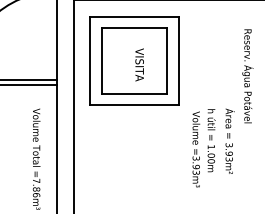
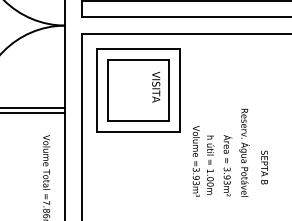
text: (139, 64) -> (156, 86), moved
text: (247, 75) -> (244, 152), moved
text: (195, 148) -> (195, 160), moved

